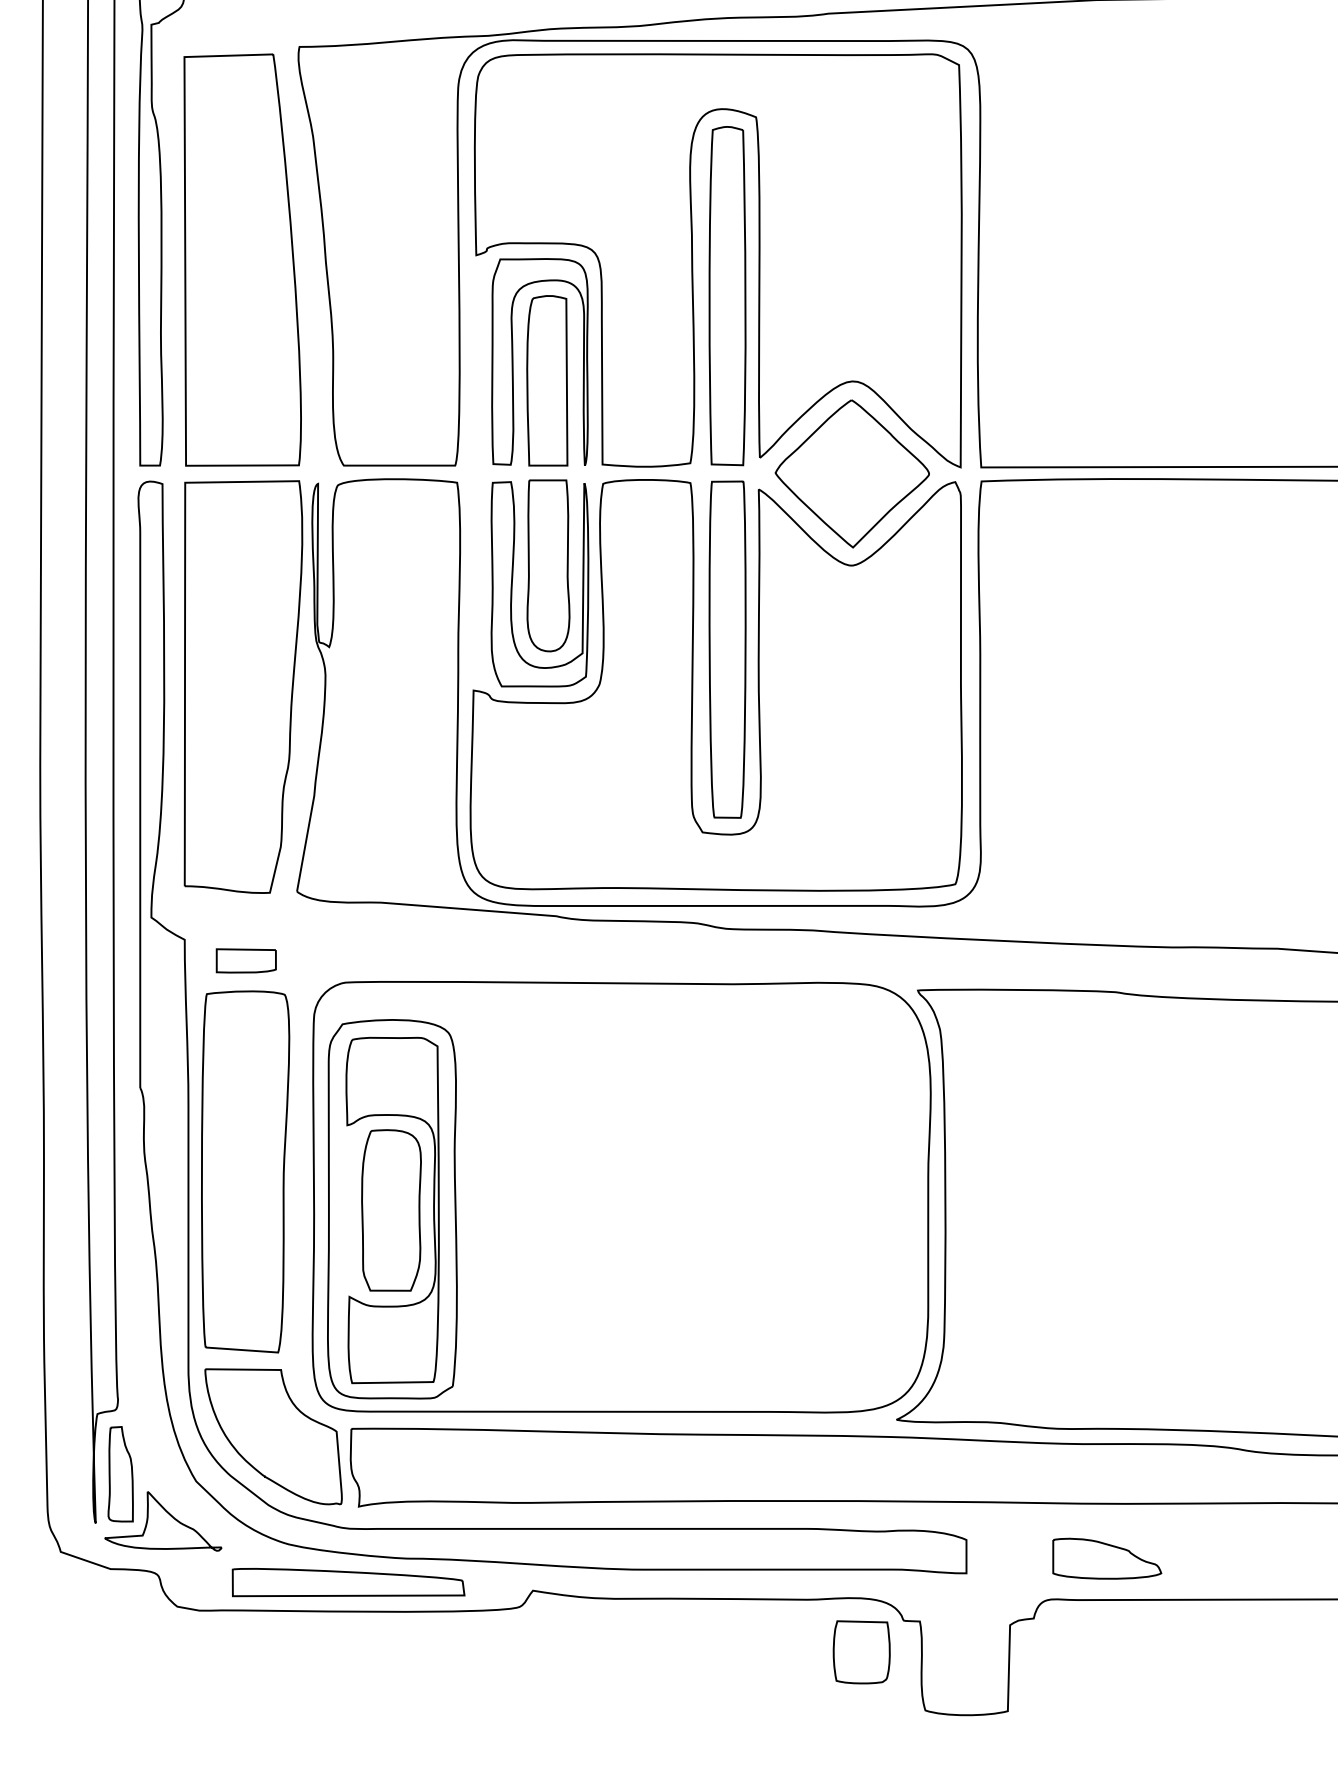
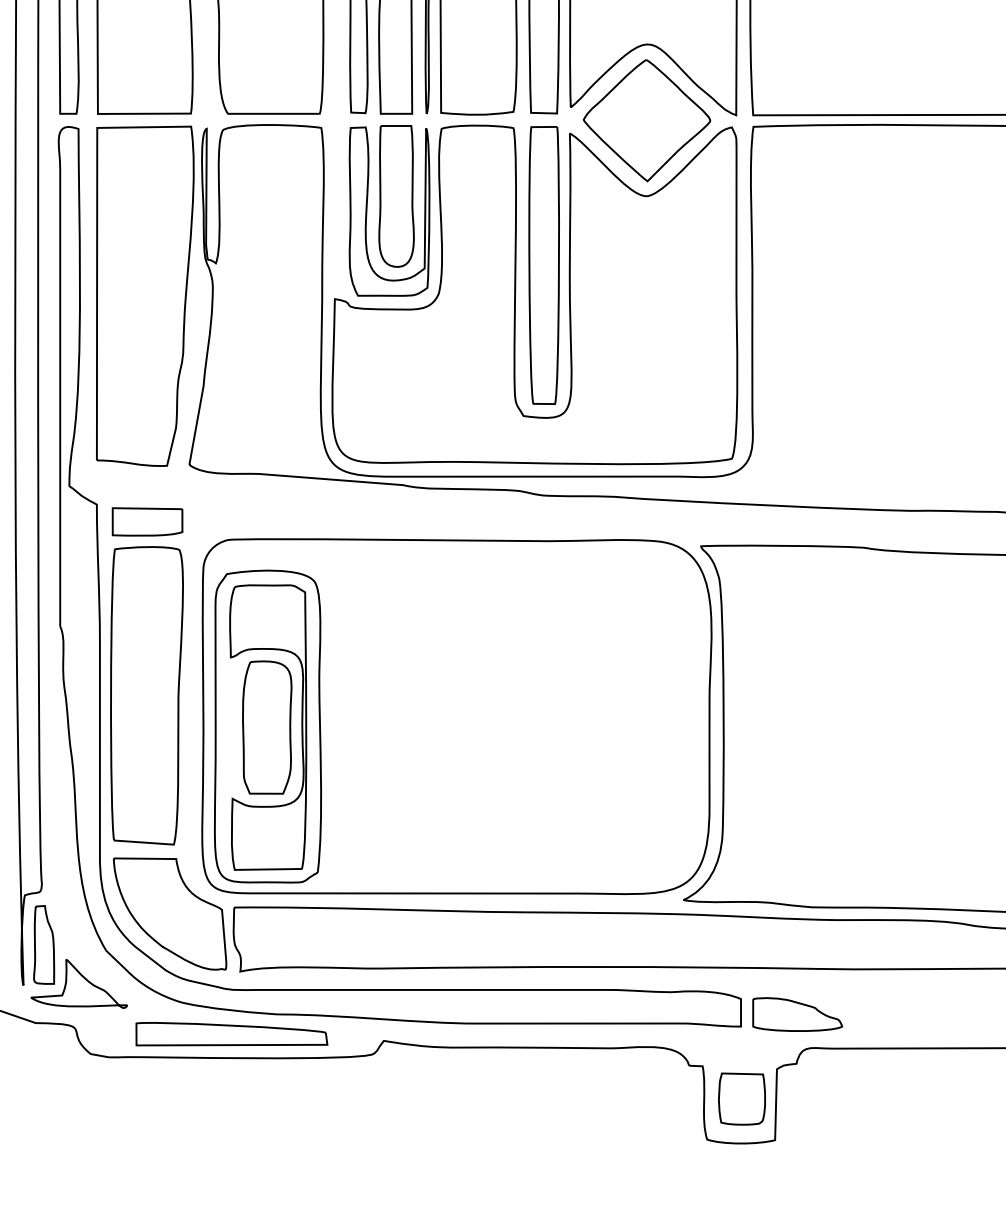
part: (246, 960) -> (147, 521), size x1.43
part: (1107, 1558) -> (797, 1014), moved
part: (861, 1652) -> (741, 1099), moved

